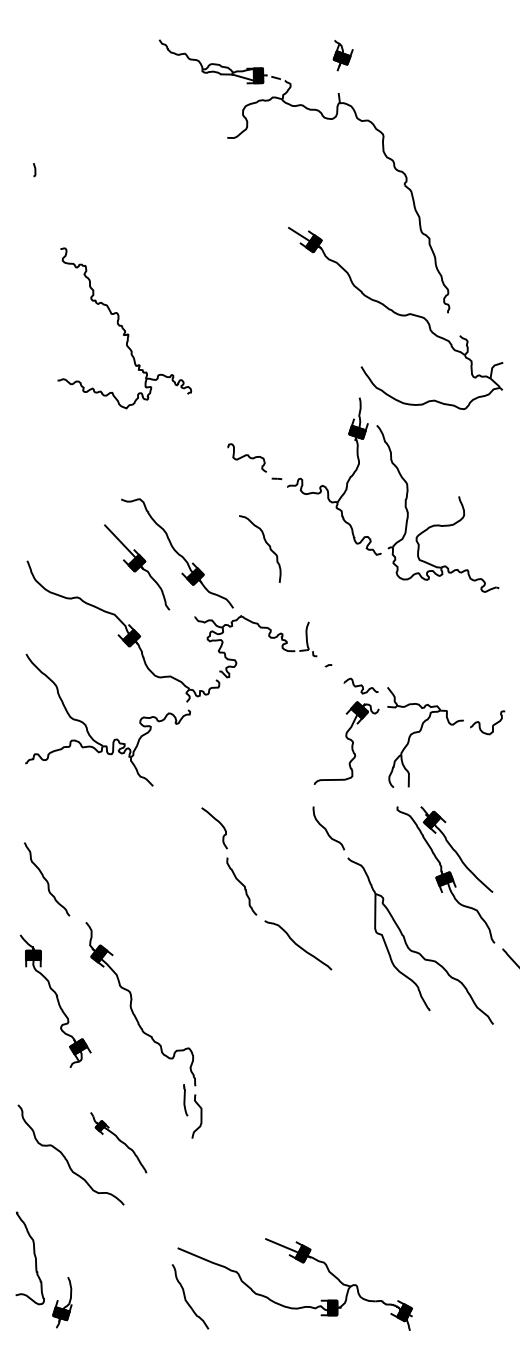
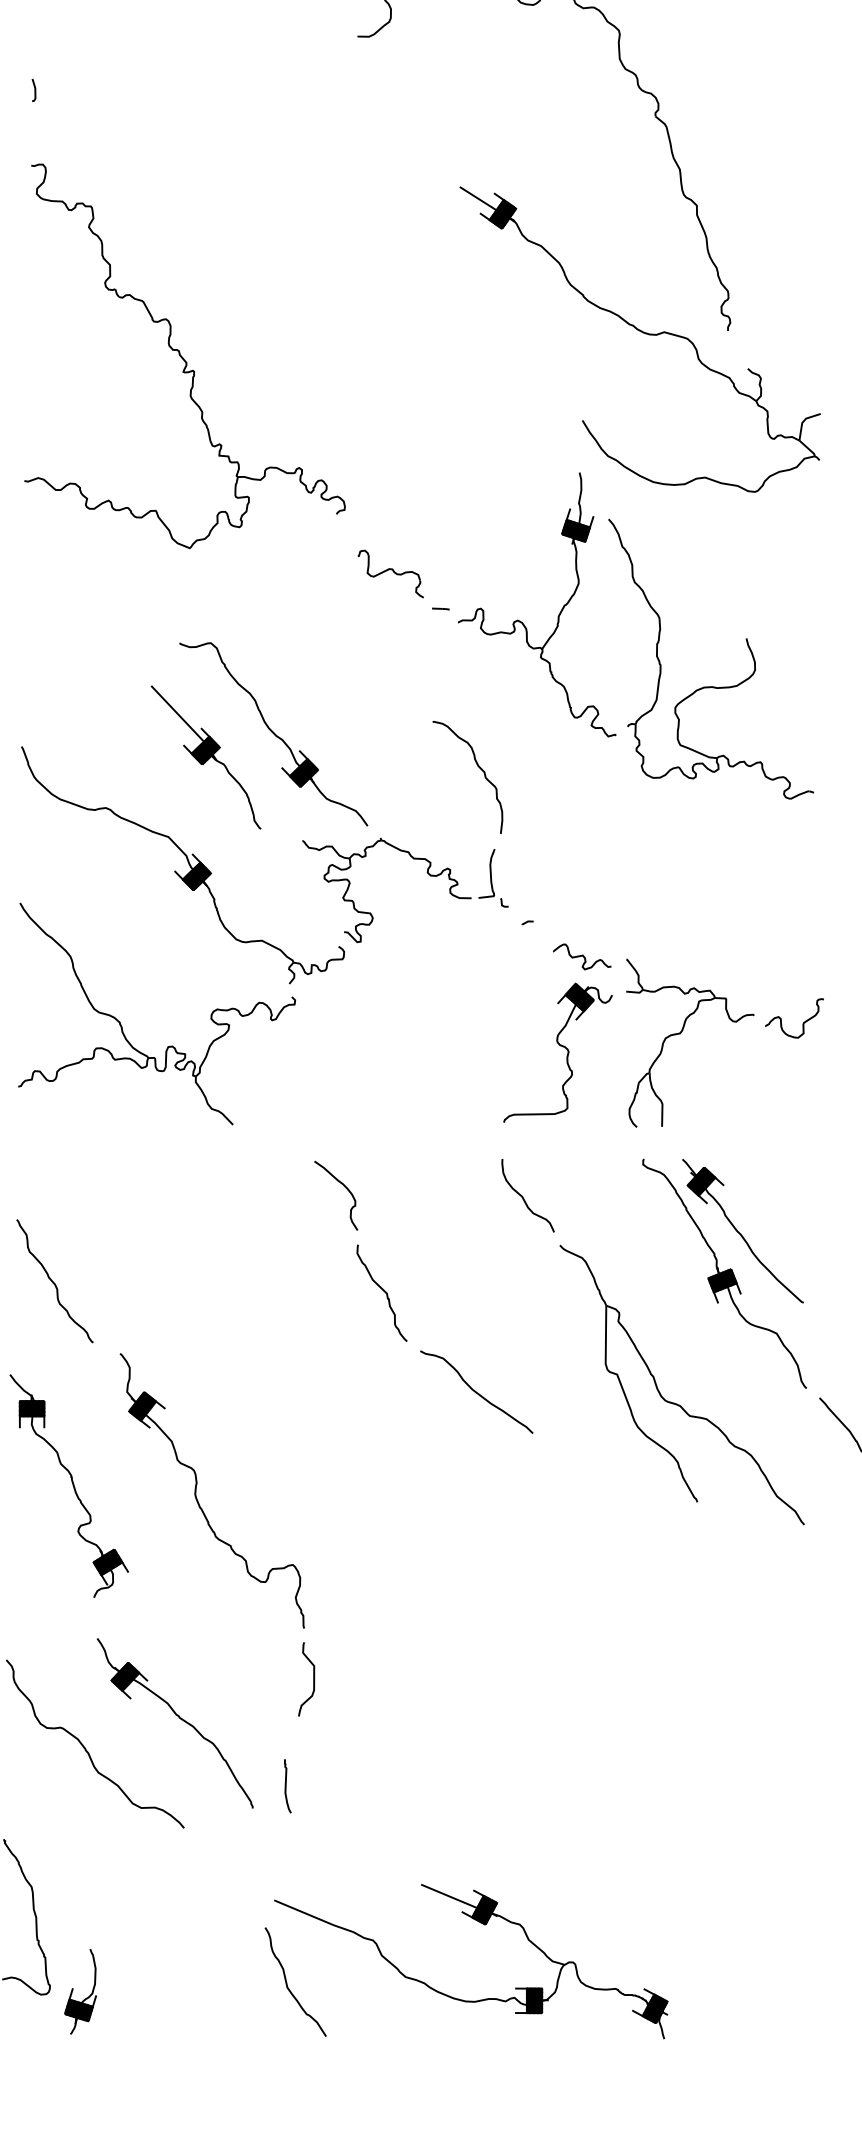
part: (124, 328) -> (184, 356), size x1.43
curve: (265, 543) -> (477, 767), moved
curve: (185, 1100) -> (287, 1786), moved
part: (118, 1142) -> (174, 1722), size x1.67

